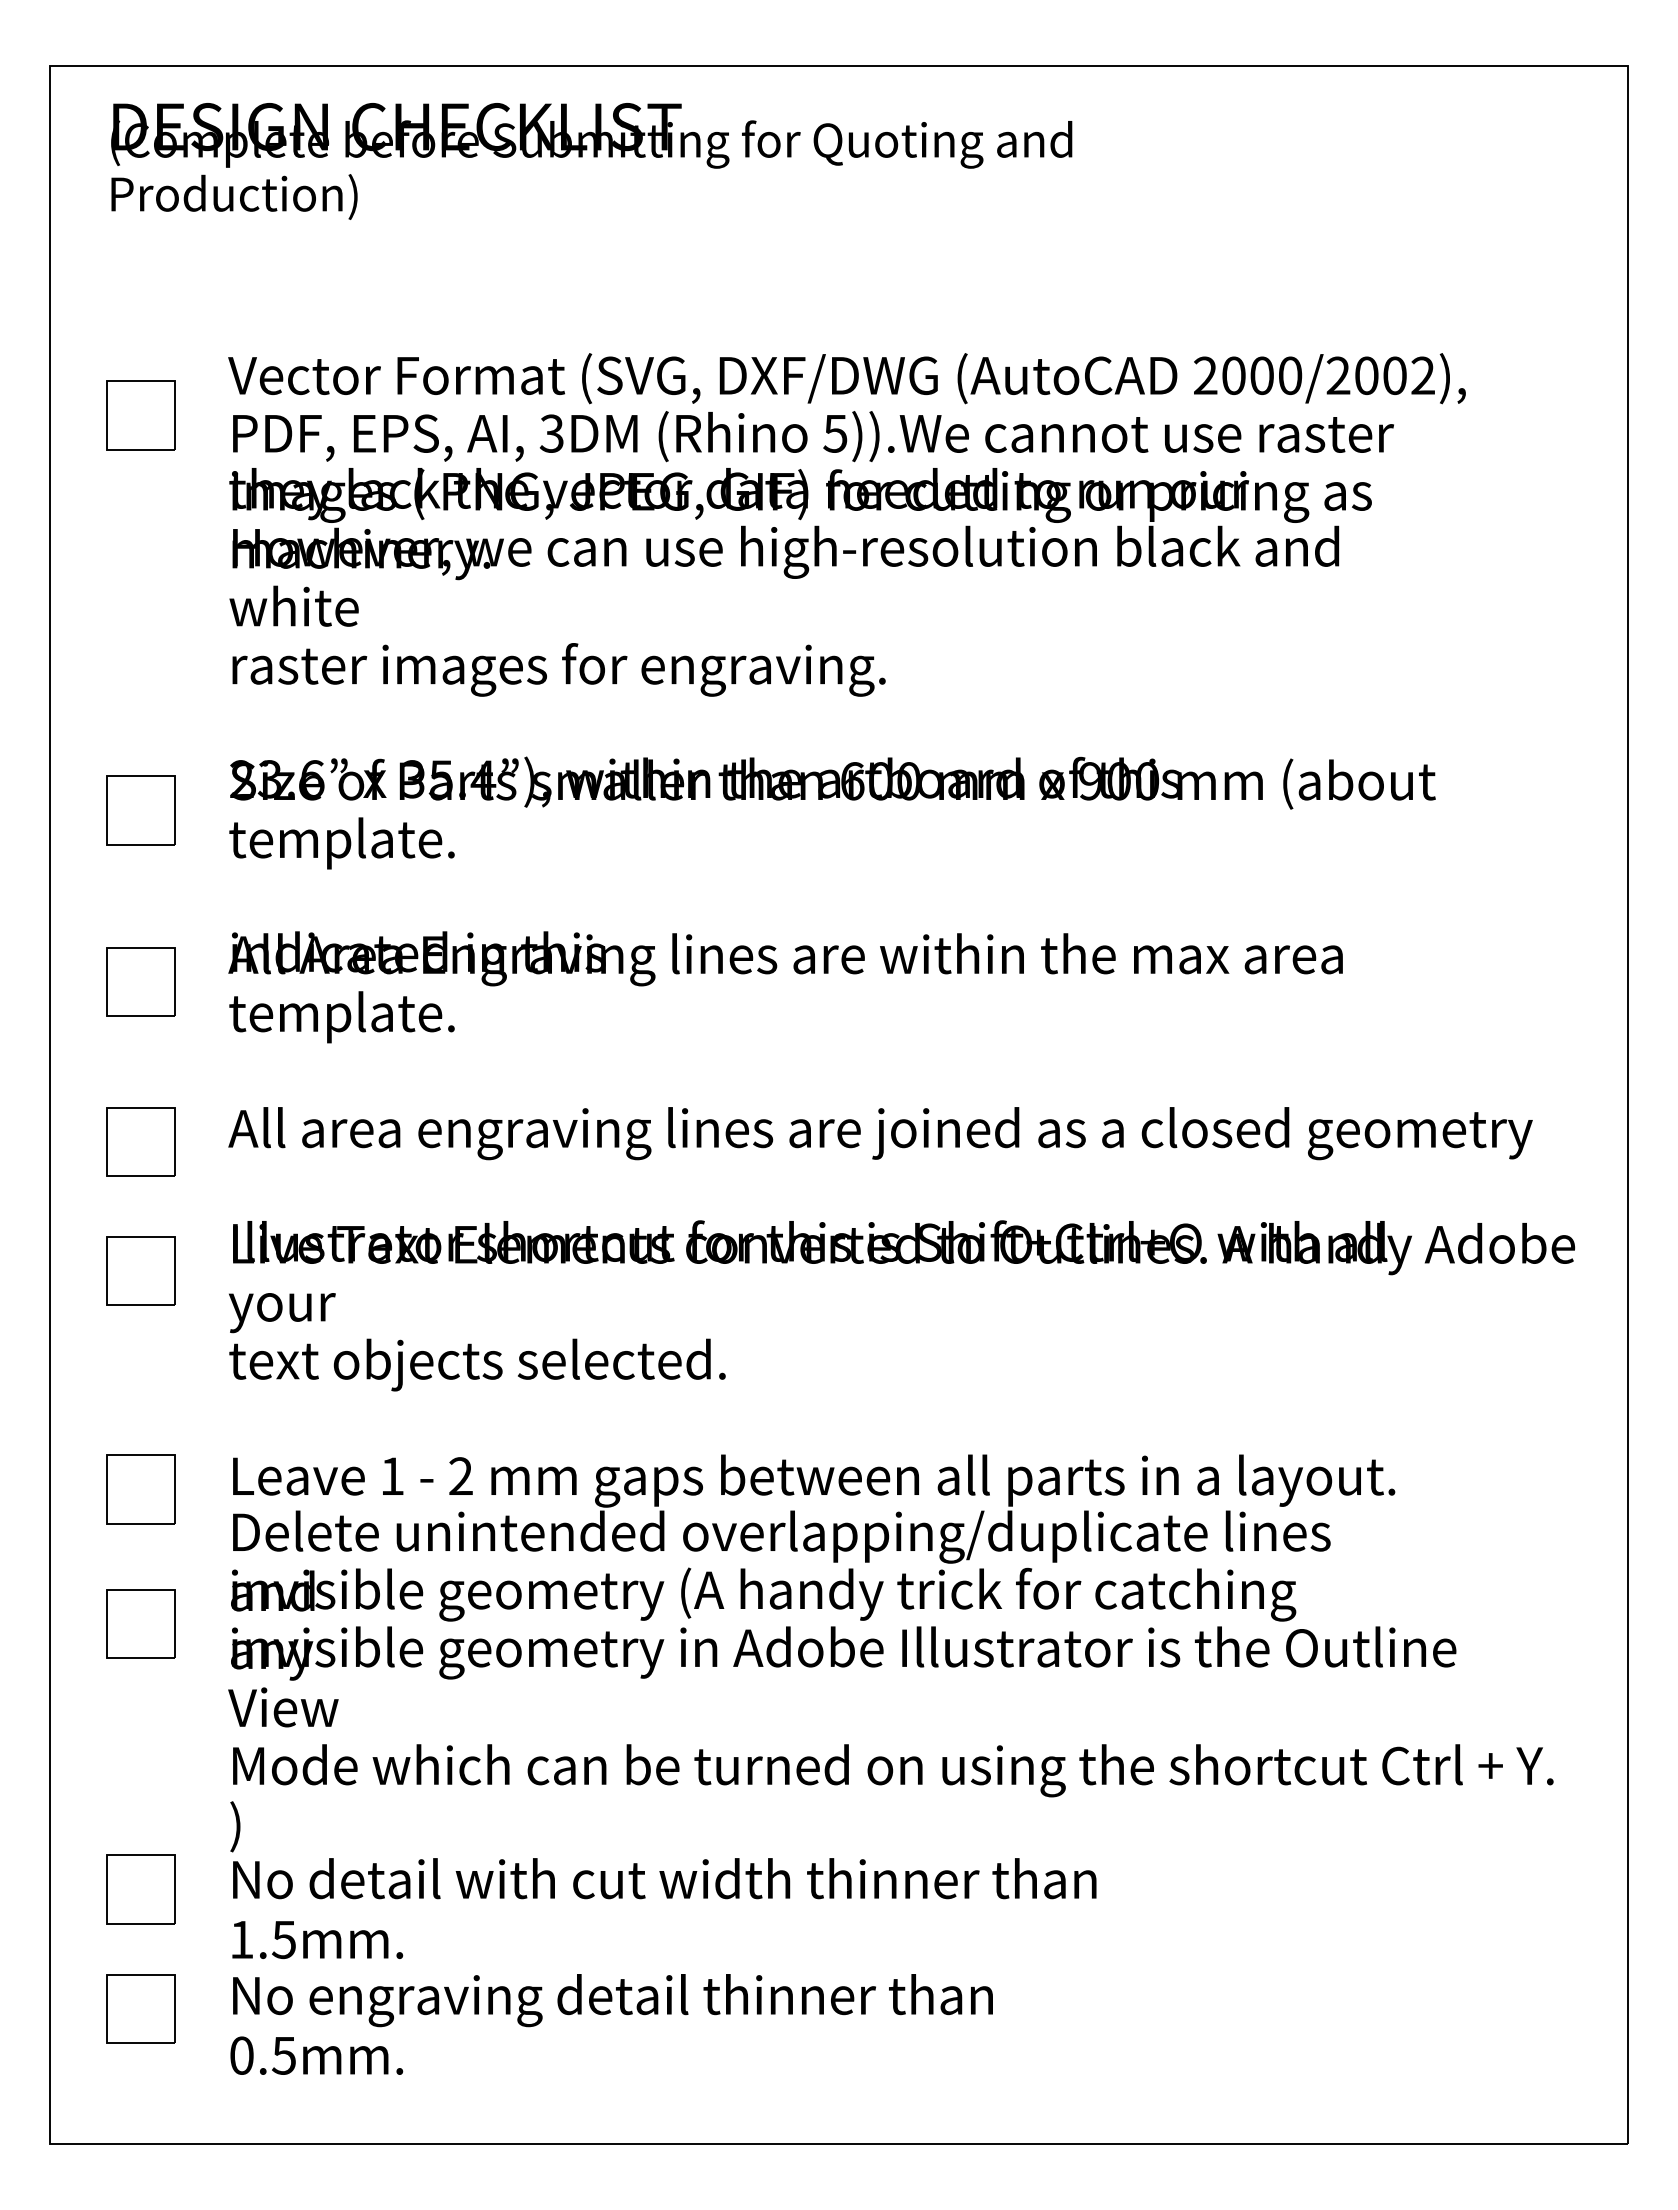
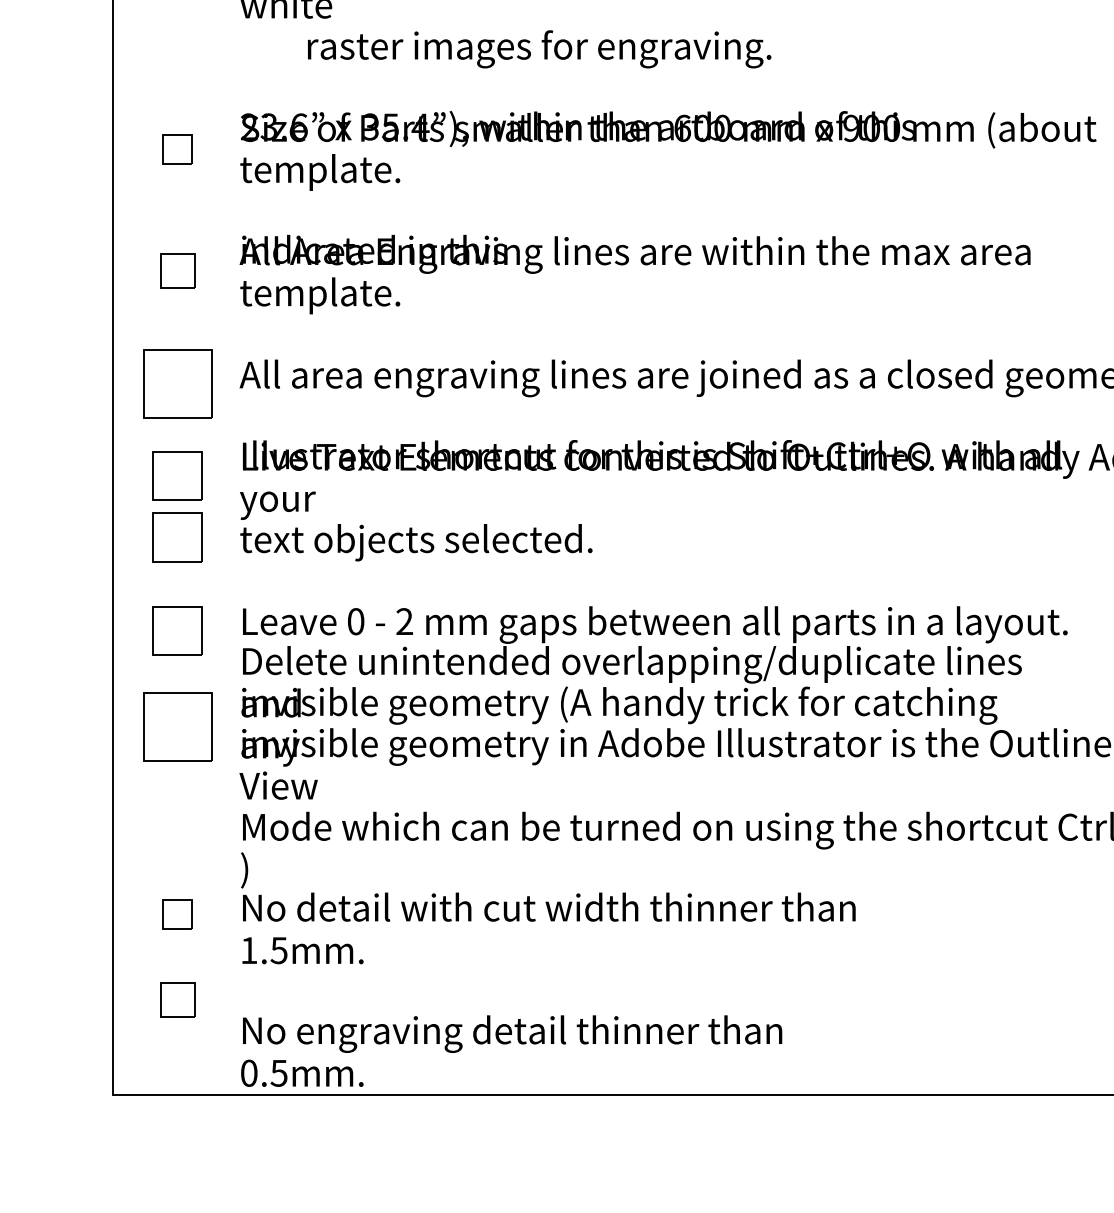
text: (558, 669) -> (539, 49), moved
part: (140, 810) -> (177, 149), size x0.6
part: (140, 981) -> (177, 270), size x0.7
part: (140, 1141) -> (177, 384), size x1.4
part: (140, 1357) -> (177, 537), added
text: (392, 1476) -> (356, 621), 1 -> 0
part: (140, 1623) -> (177, 726), size x1.4
part: (140, 1889) -> (177, 914), size x0.6
part: (140, 2008) -> (177, 999), size x0.7
text: (611, 2024) -> (511, 1051), moved

